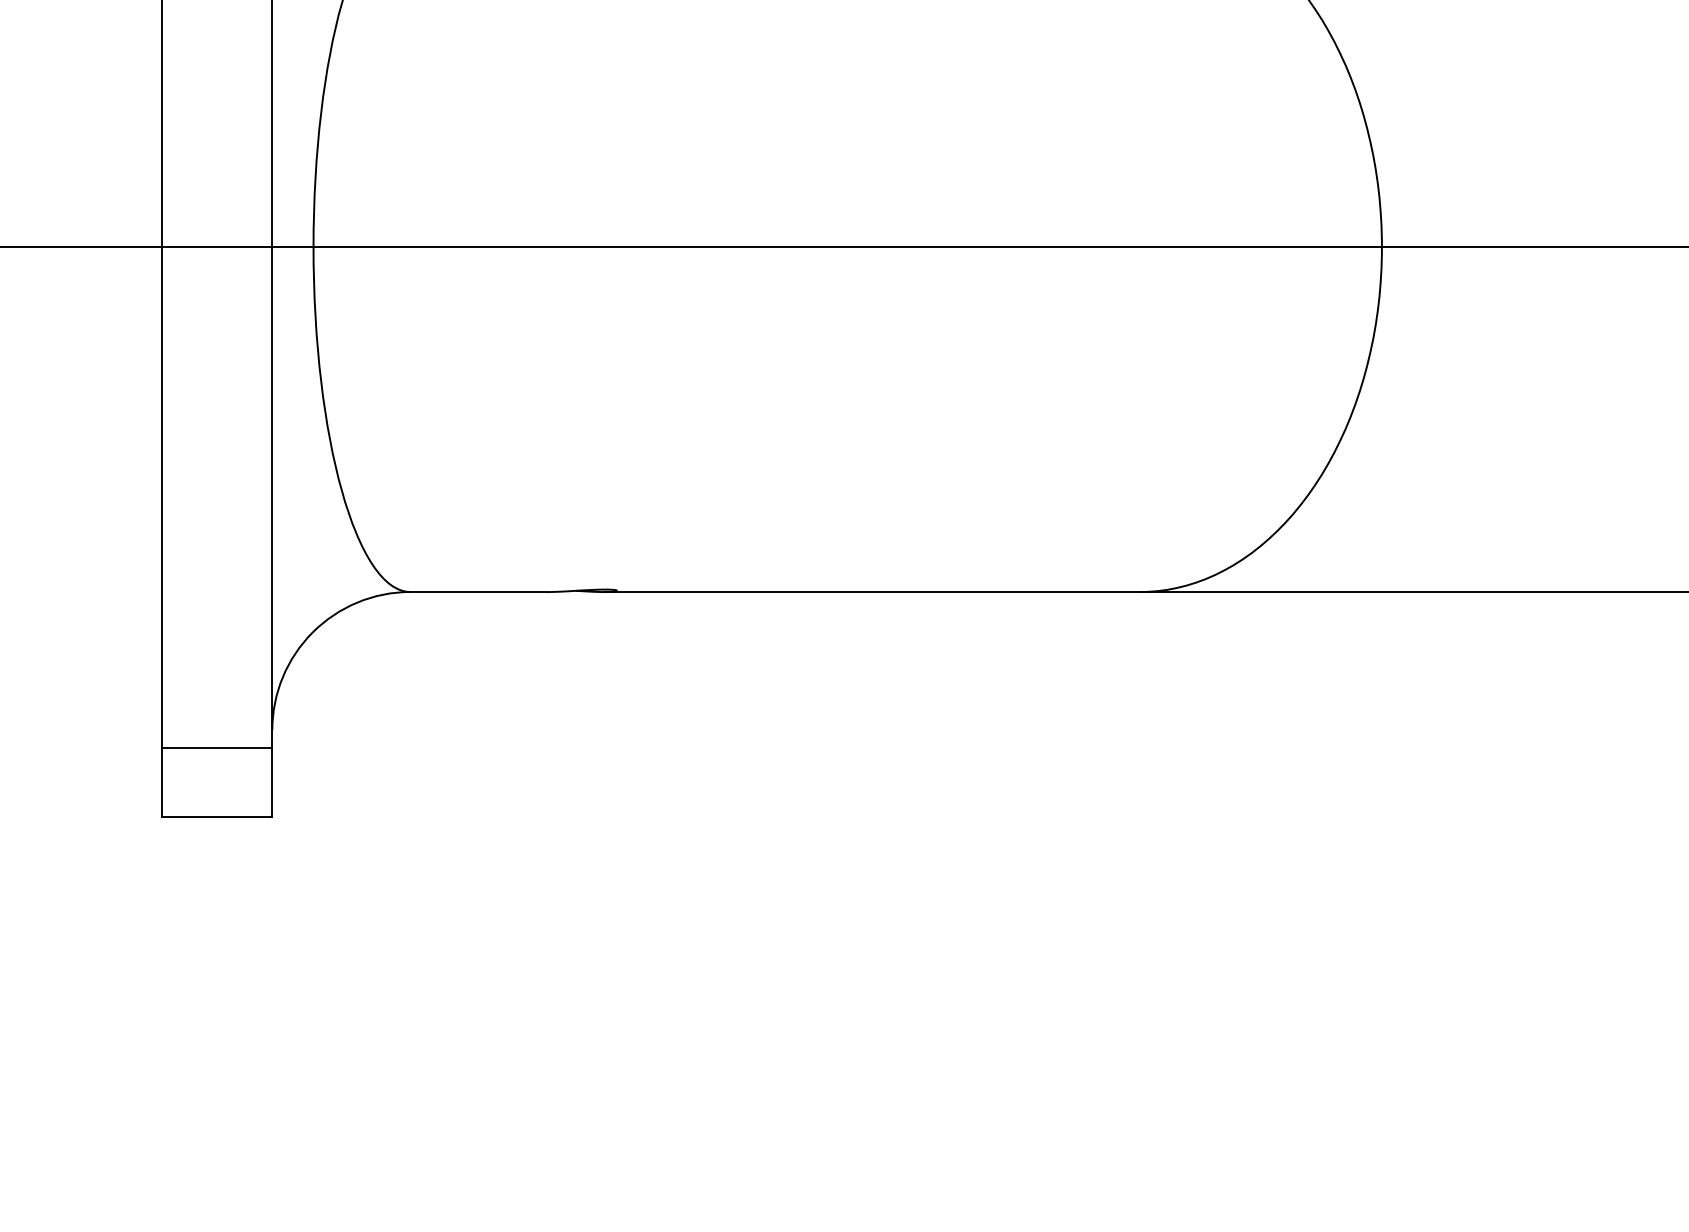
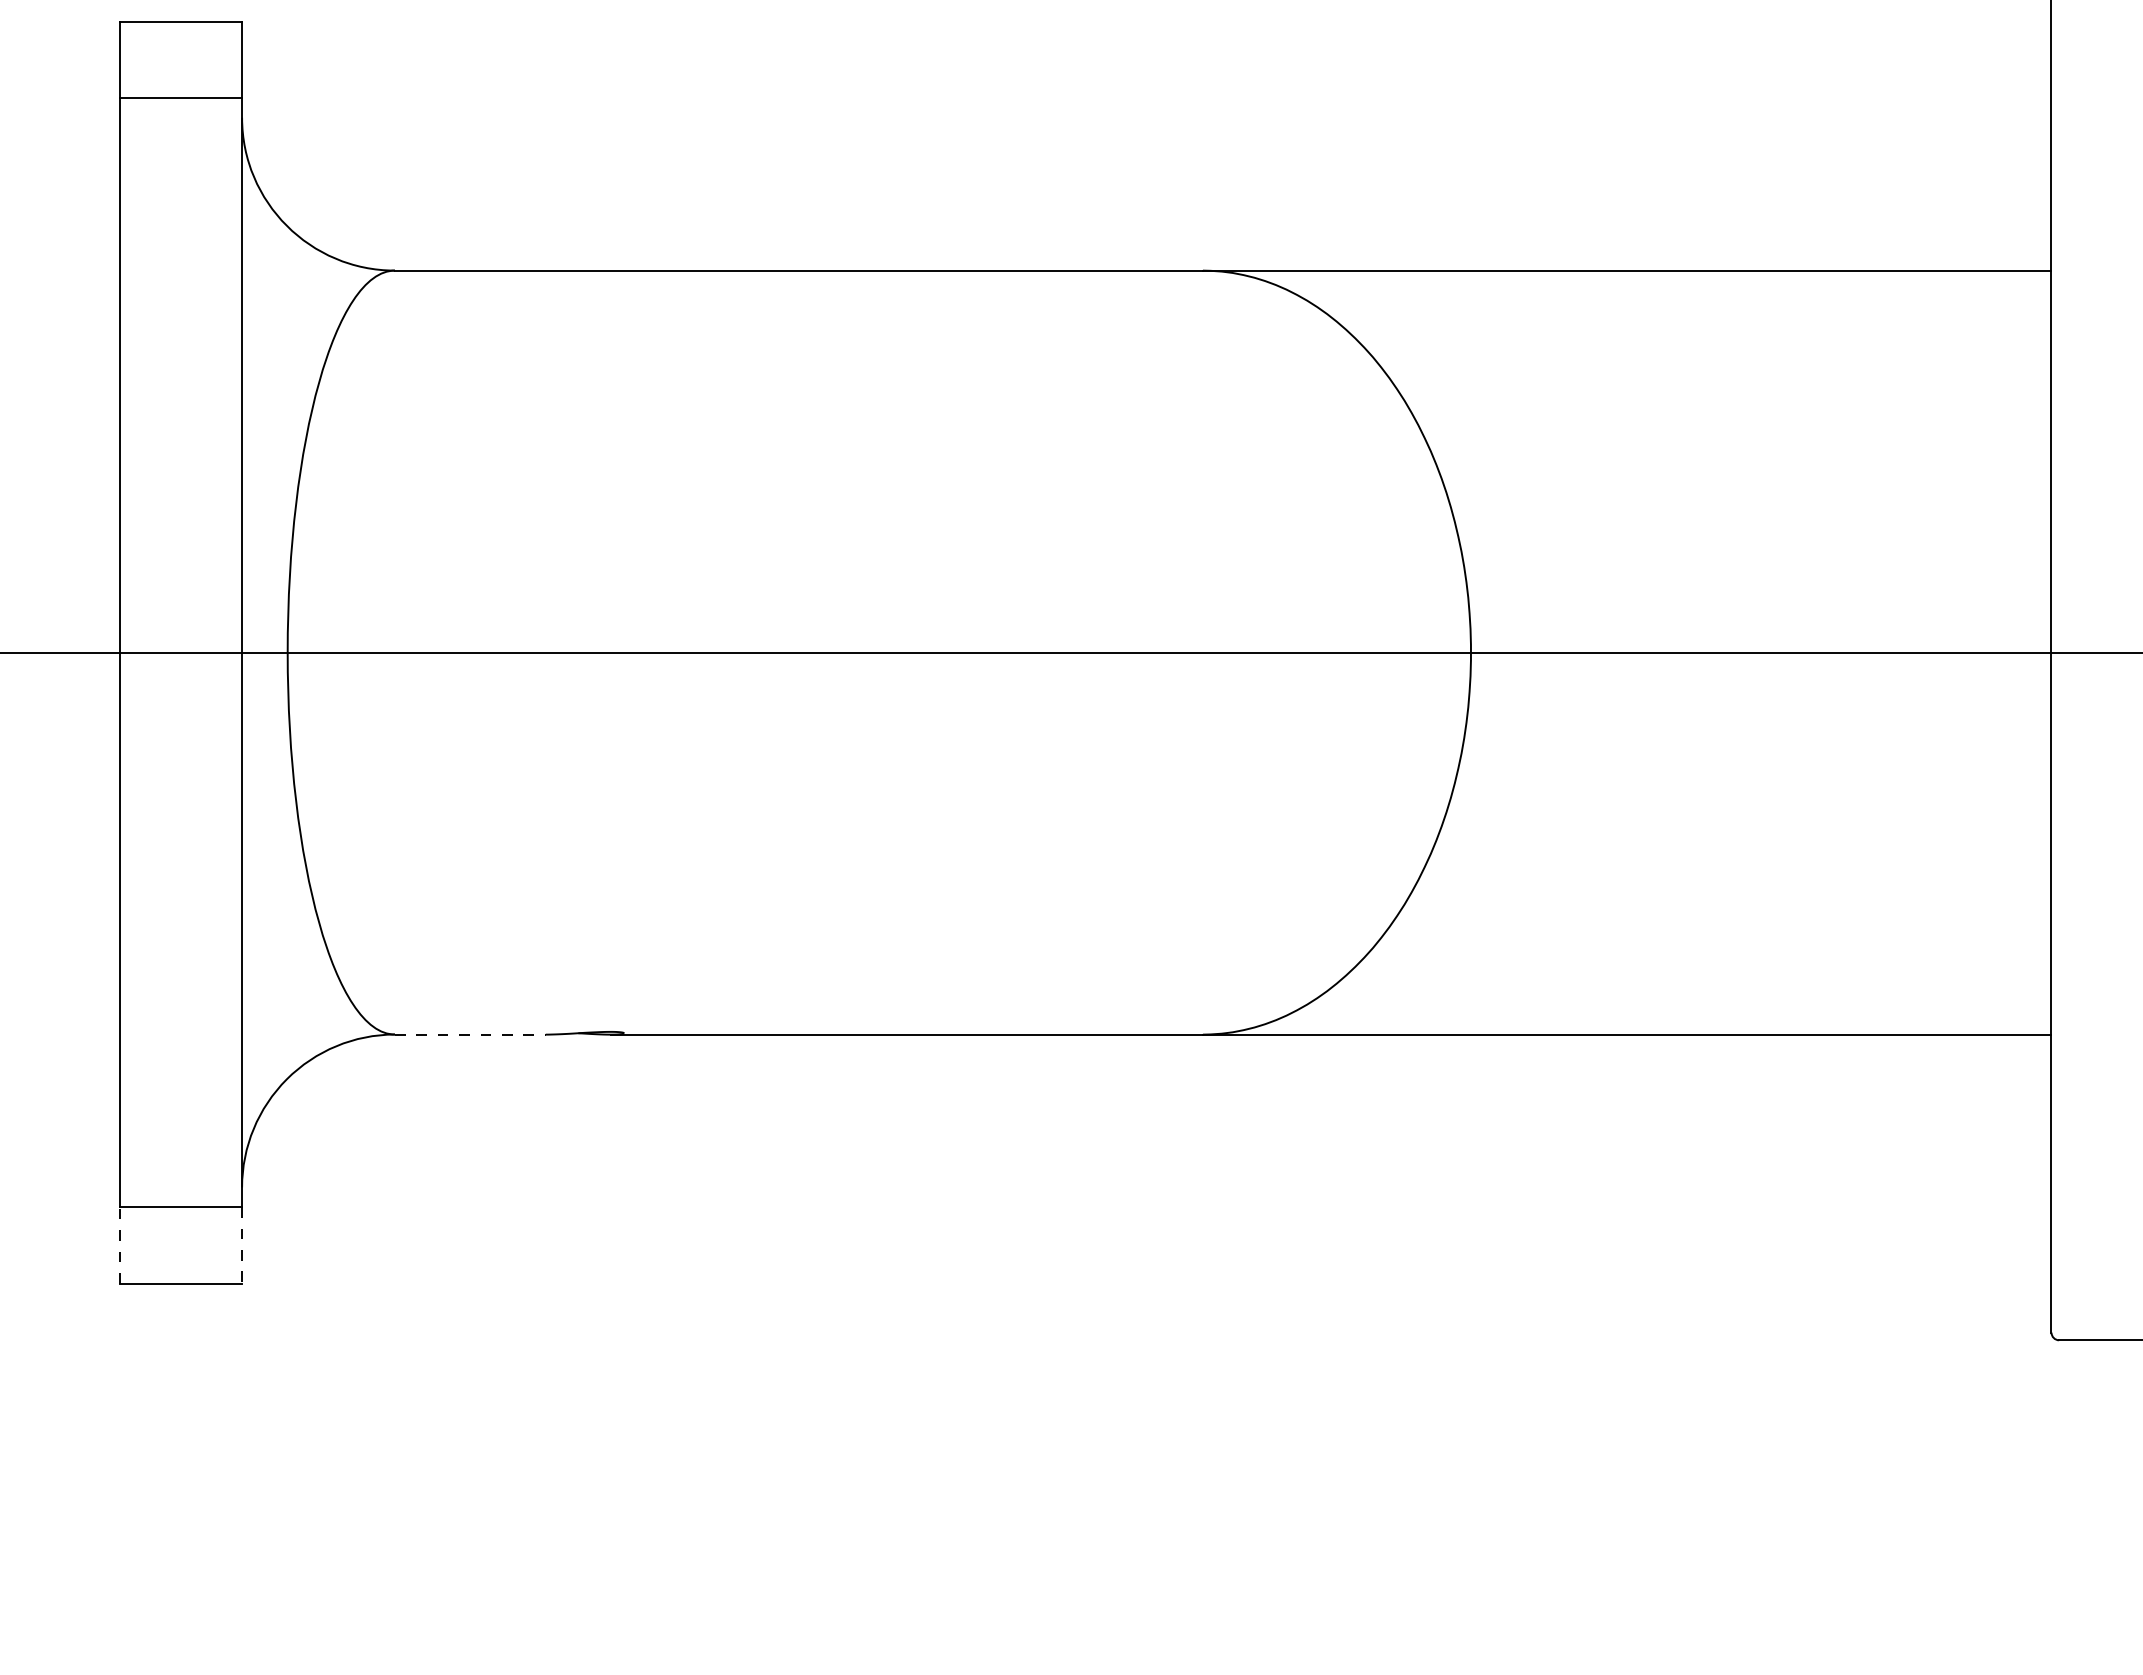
line: (478, 591) -> (470, 1034), solid -> dashed
line: (161, 781) -> (119, 1244), solid -> dashed
line: (272, 782) -> (242, 1245), solid -> dashed

